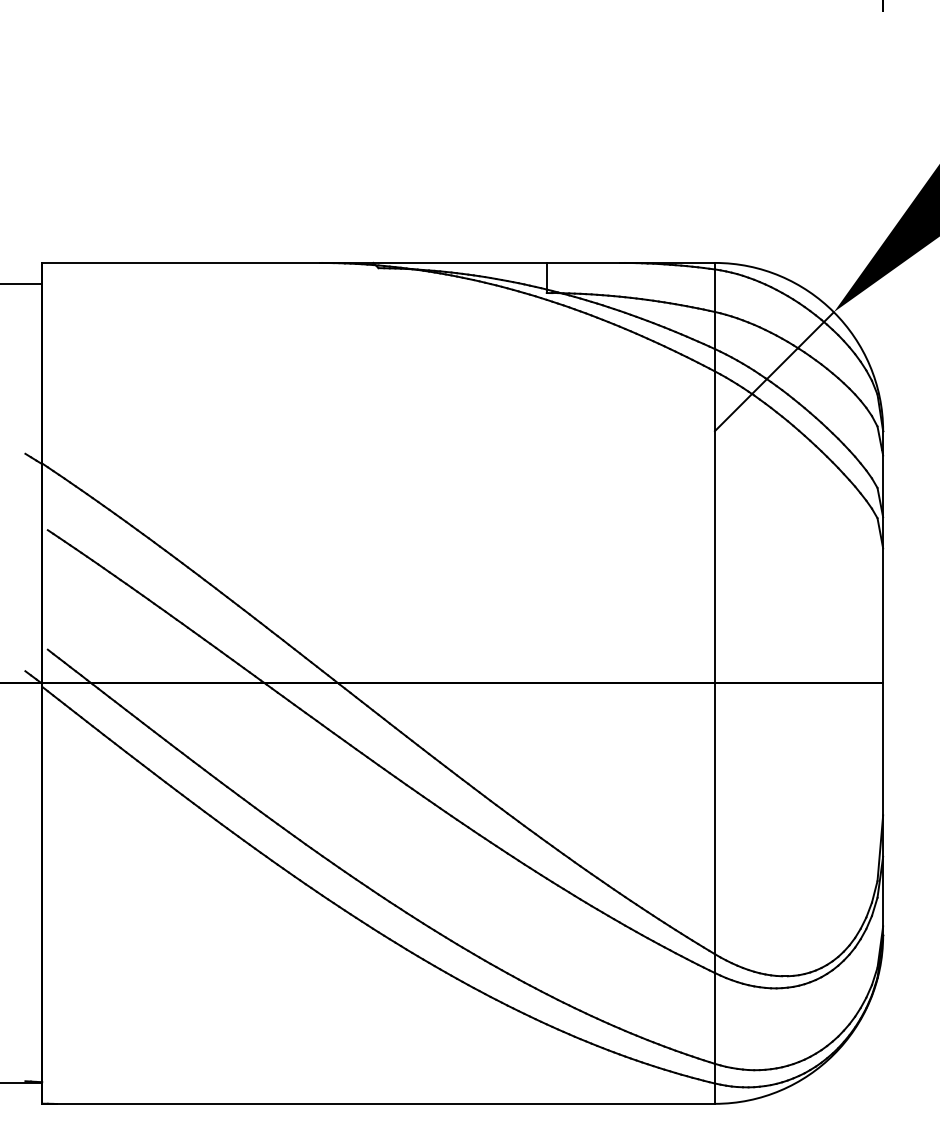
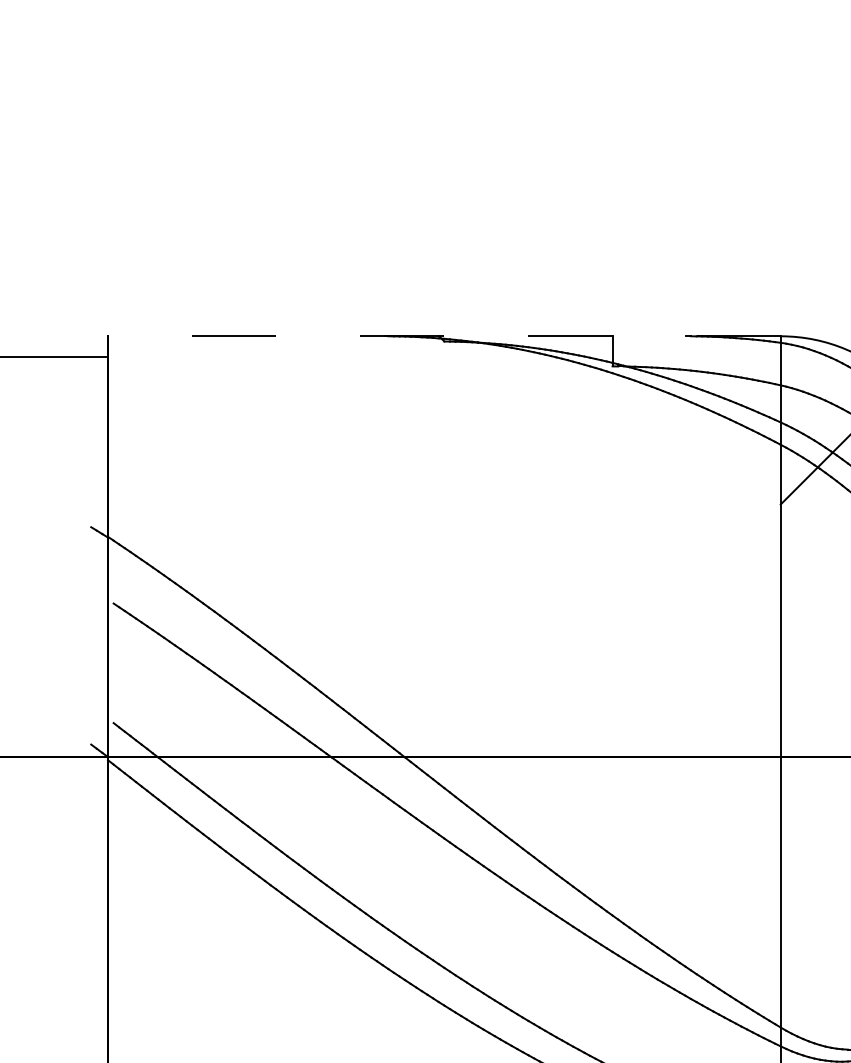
line: (378, 262) -> (444, 335), solid -> dashed

